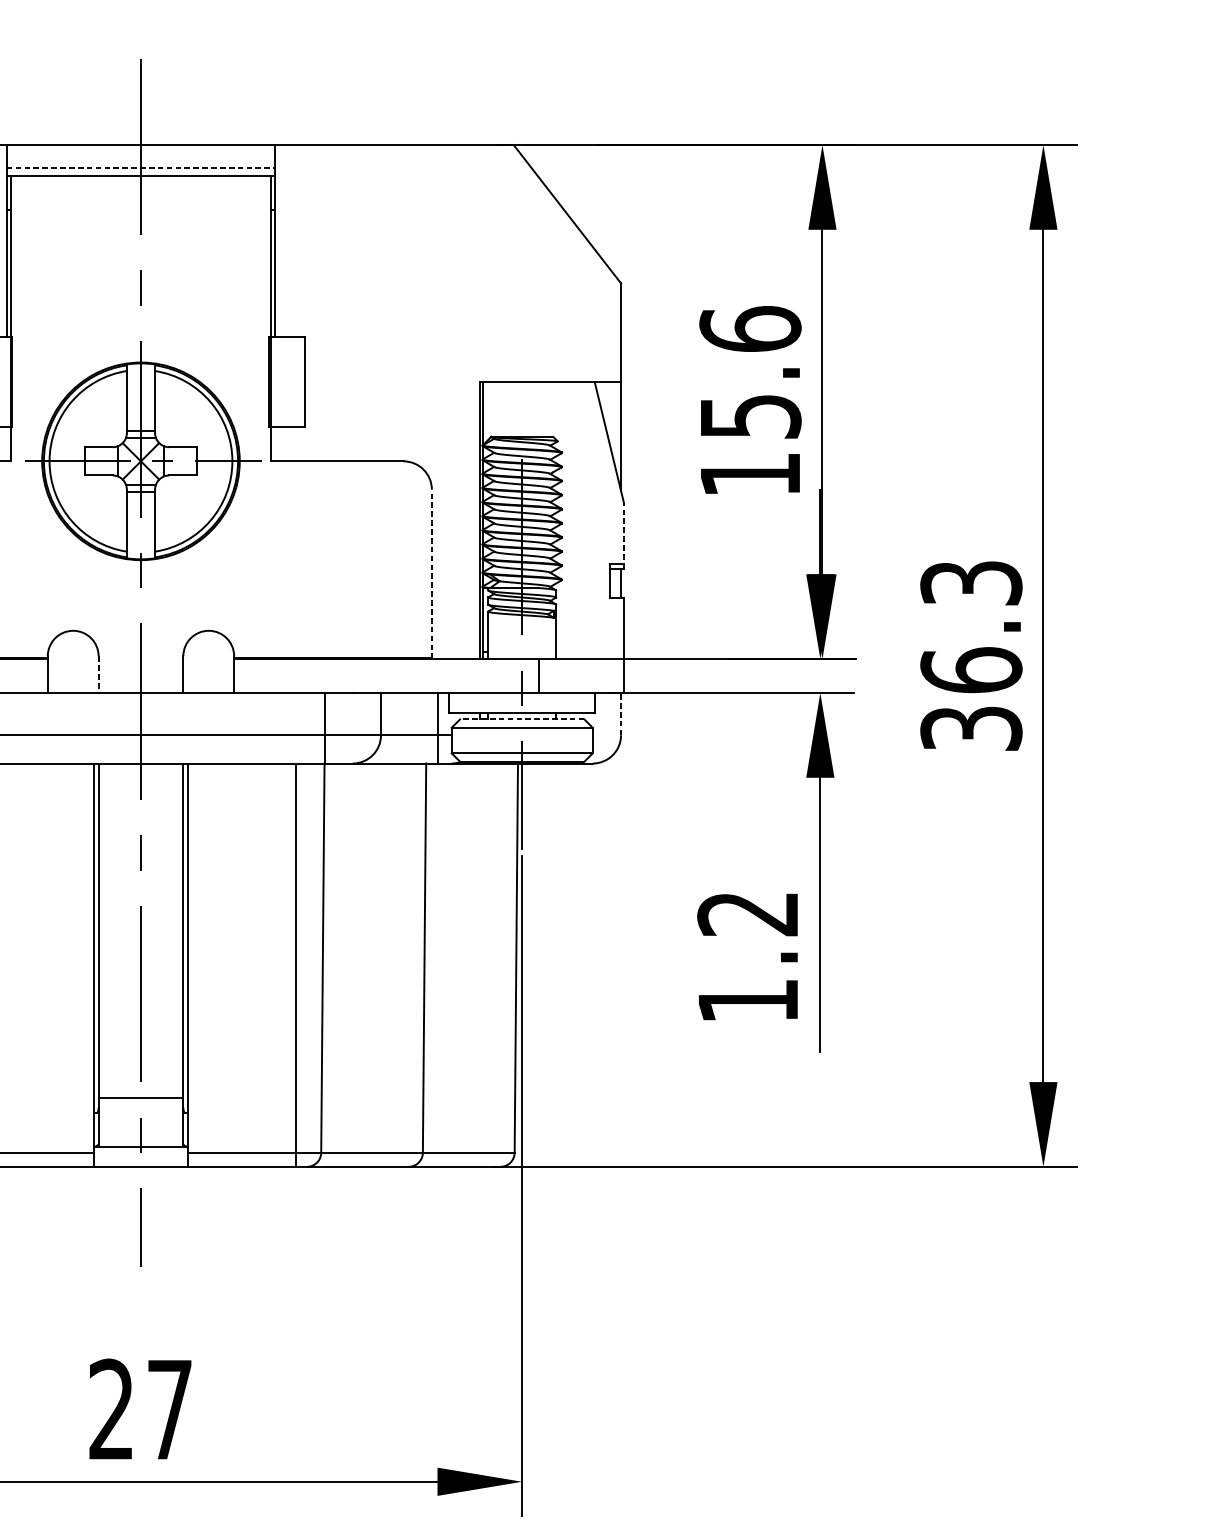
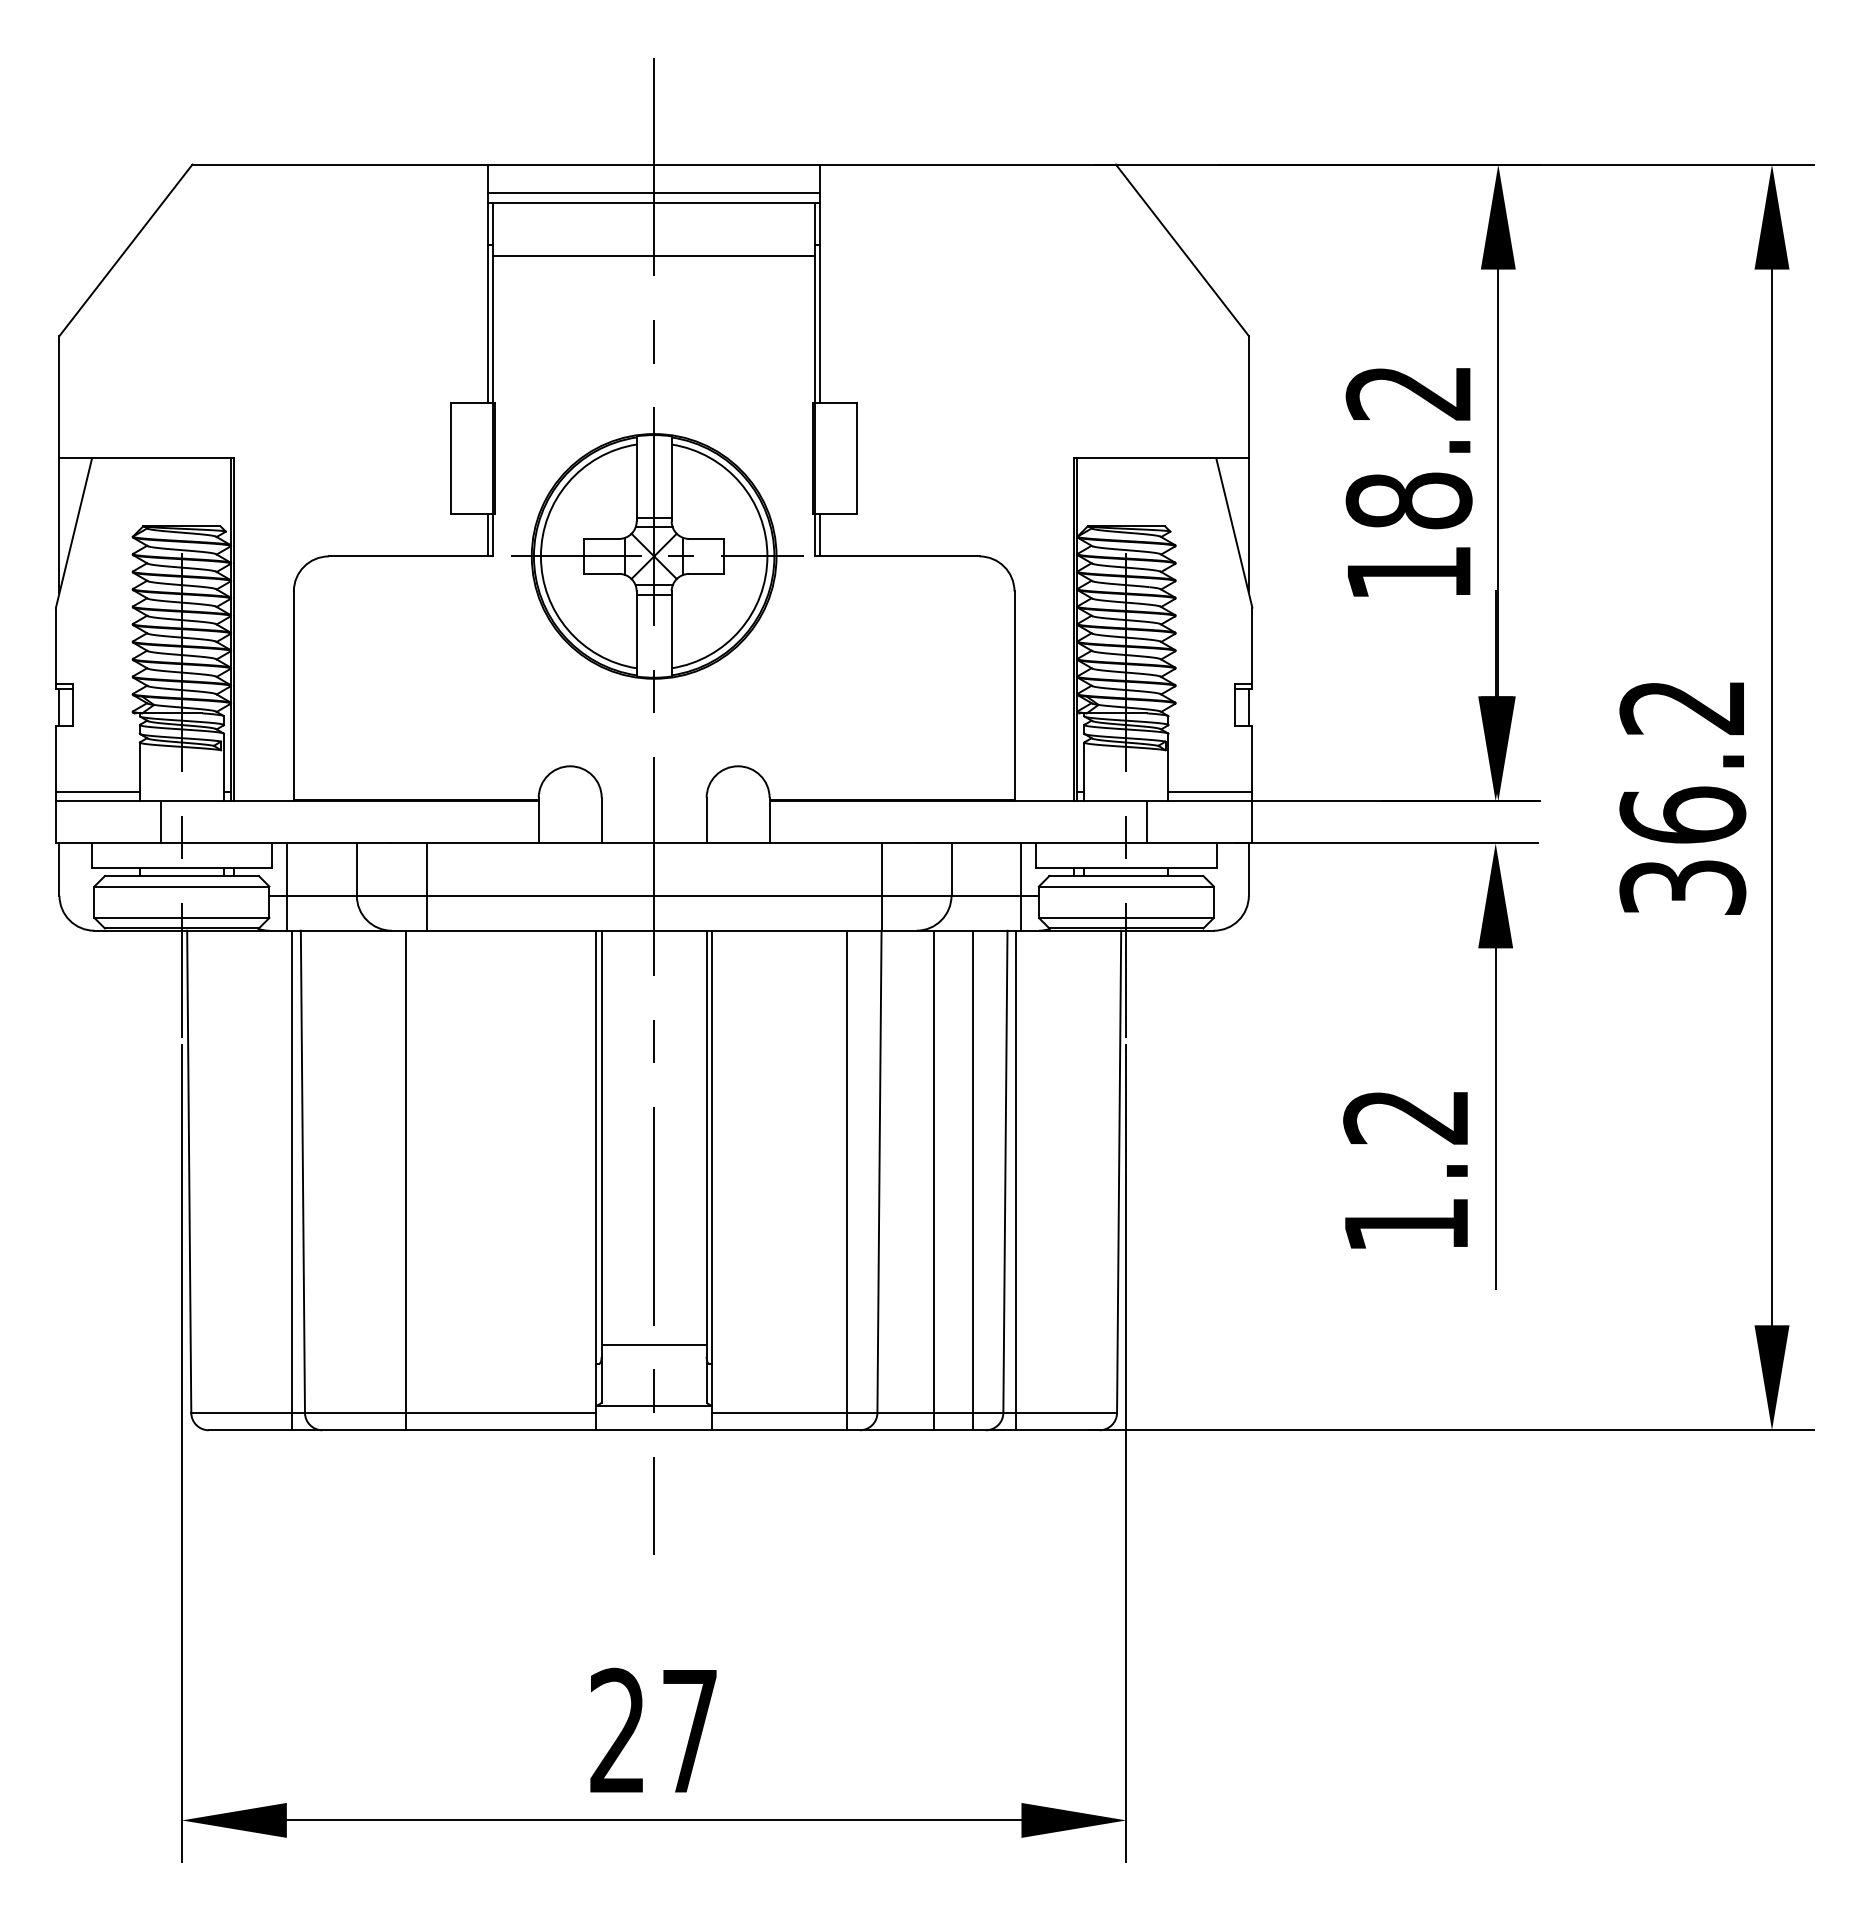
line: (141, 167) -> (654, 192), dashed -> solid
line: (141, 218) -> (654, 255), added
text: (749, 372) -> (1408, 446), 15.6 -> 18.2
line: (7, 444) -> (488, 535), added
line: (275, 444) -> (820, 535), added
line: (624, 535) -> (1252, 648), dashed -> solid
line: (431, 574) -> (1014, 696), dashed -> solid
text: (971, 583) -> (1682, 707), 36.3 -> 36.2
line: (590, 651) -> (1210, 792), added
line: (98, 674) -> (601, 820), dashed -> solid
line: (620, 714) -> (1248, 869), dashed -> solid
line: (522, 719) -> (1126, 876), dashed -> solid
line: (367, 965) -> (934, 1180), added
line: (397, 965) -> (972, 1180), added
line: (433, 965) -> (1016, 1180), added

